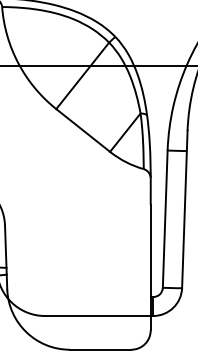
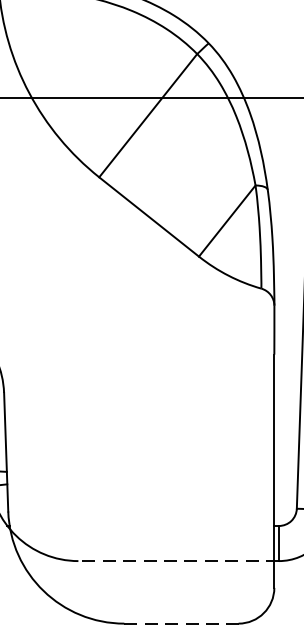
line: (98, 316) -> (177, 561), solid -> dashed
line: (100, 349) -> (181, 623), solid -> dashed

